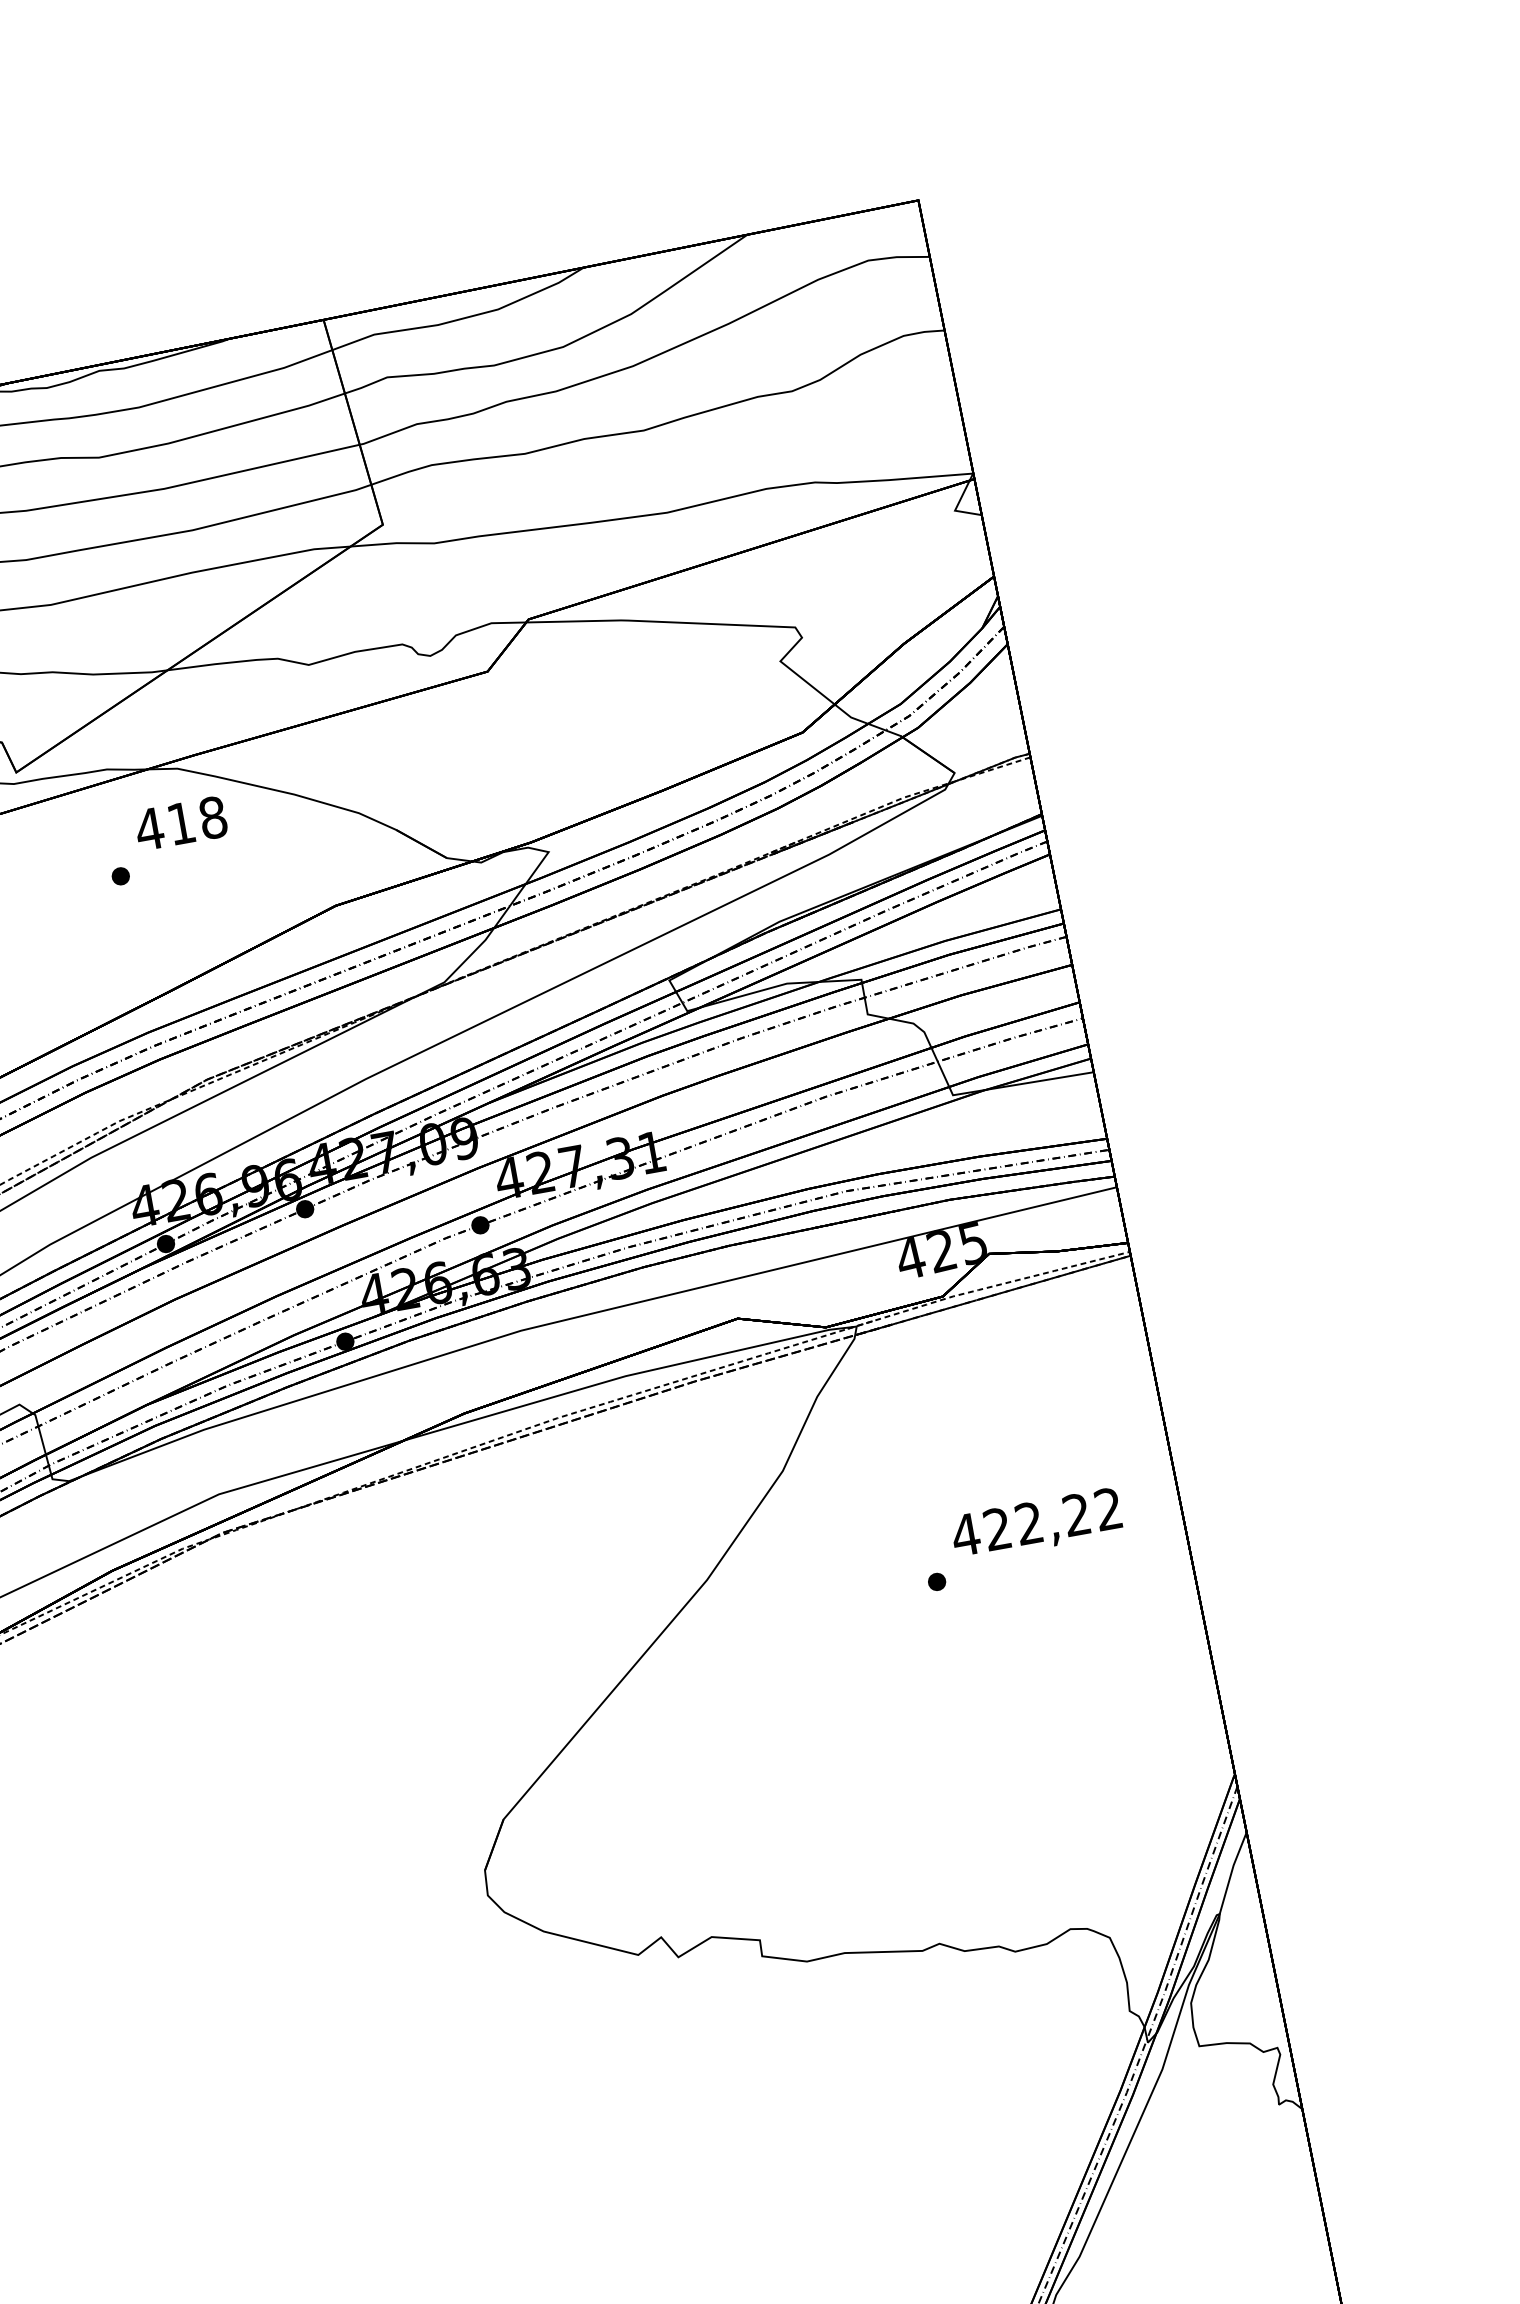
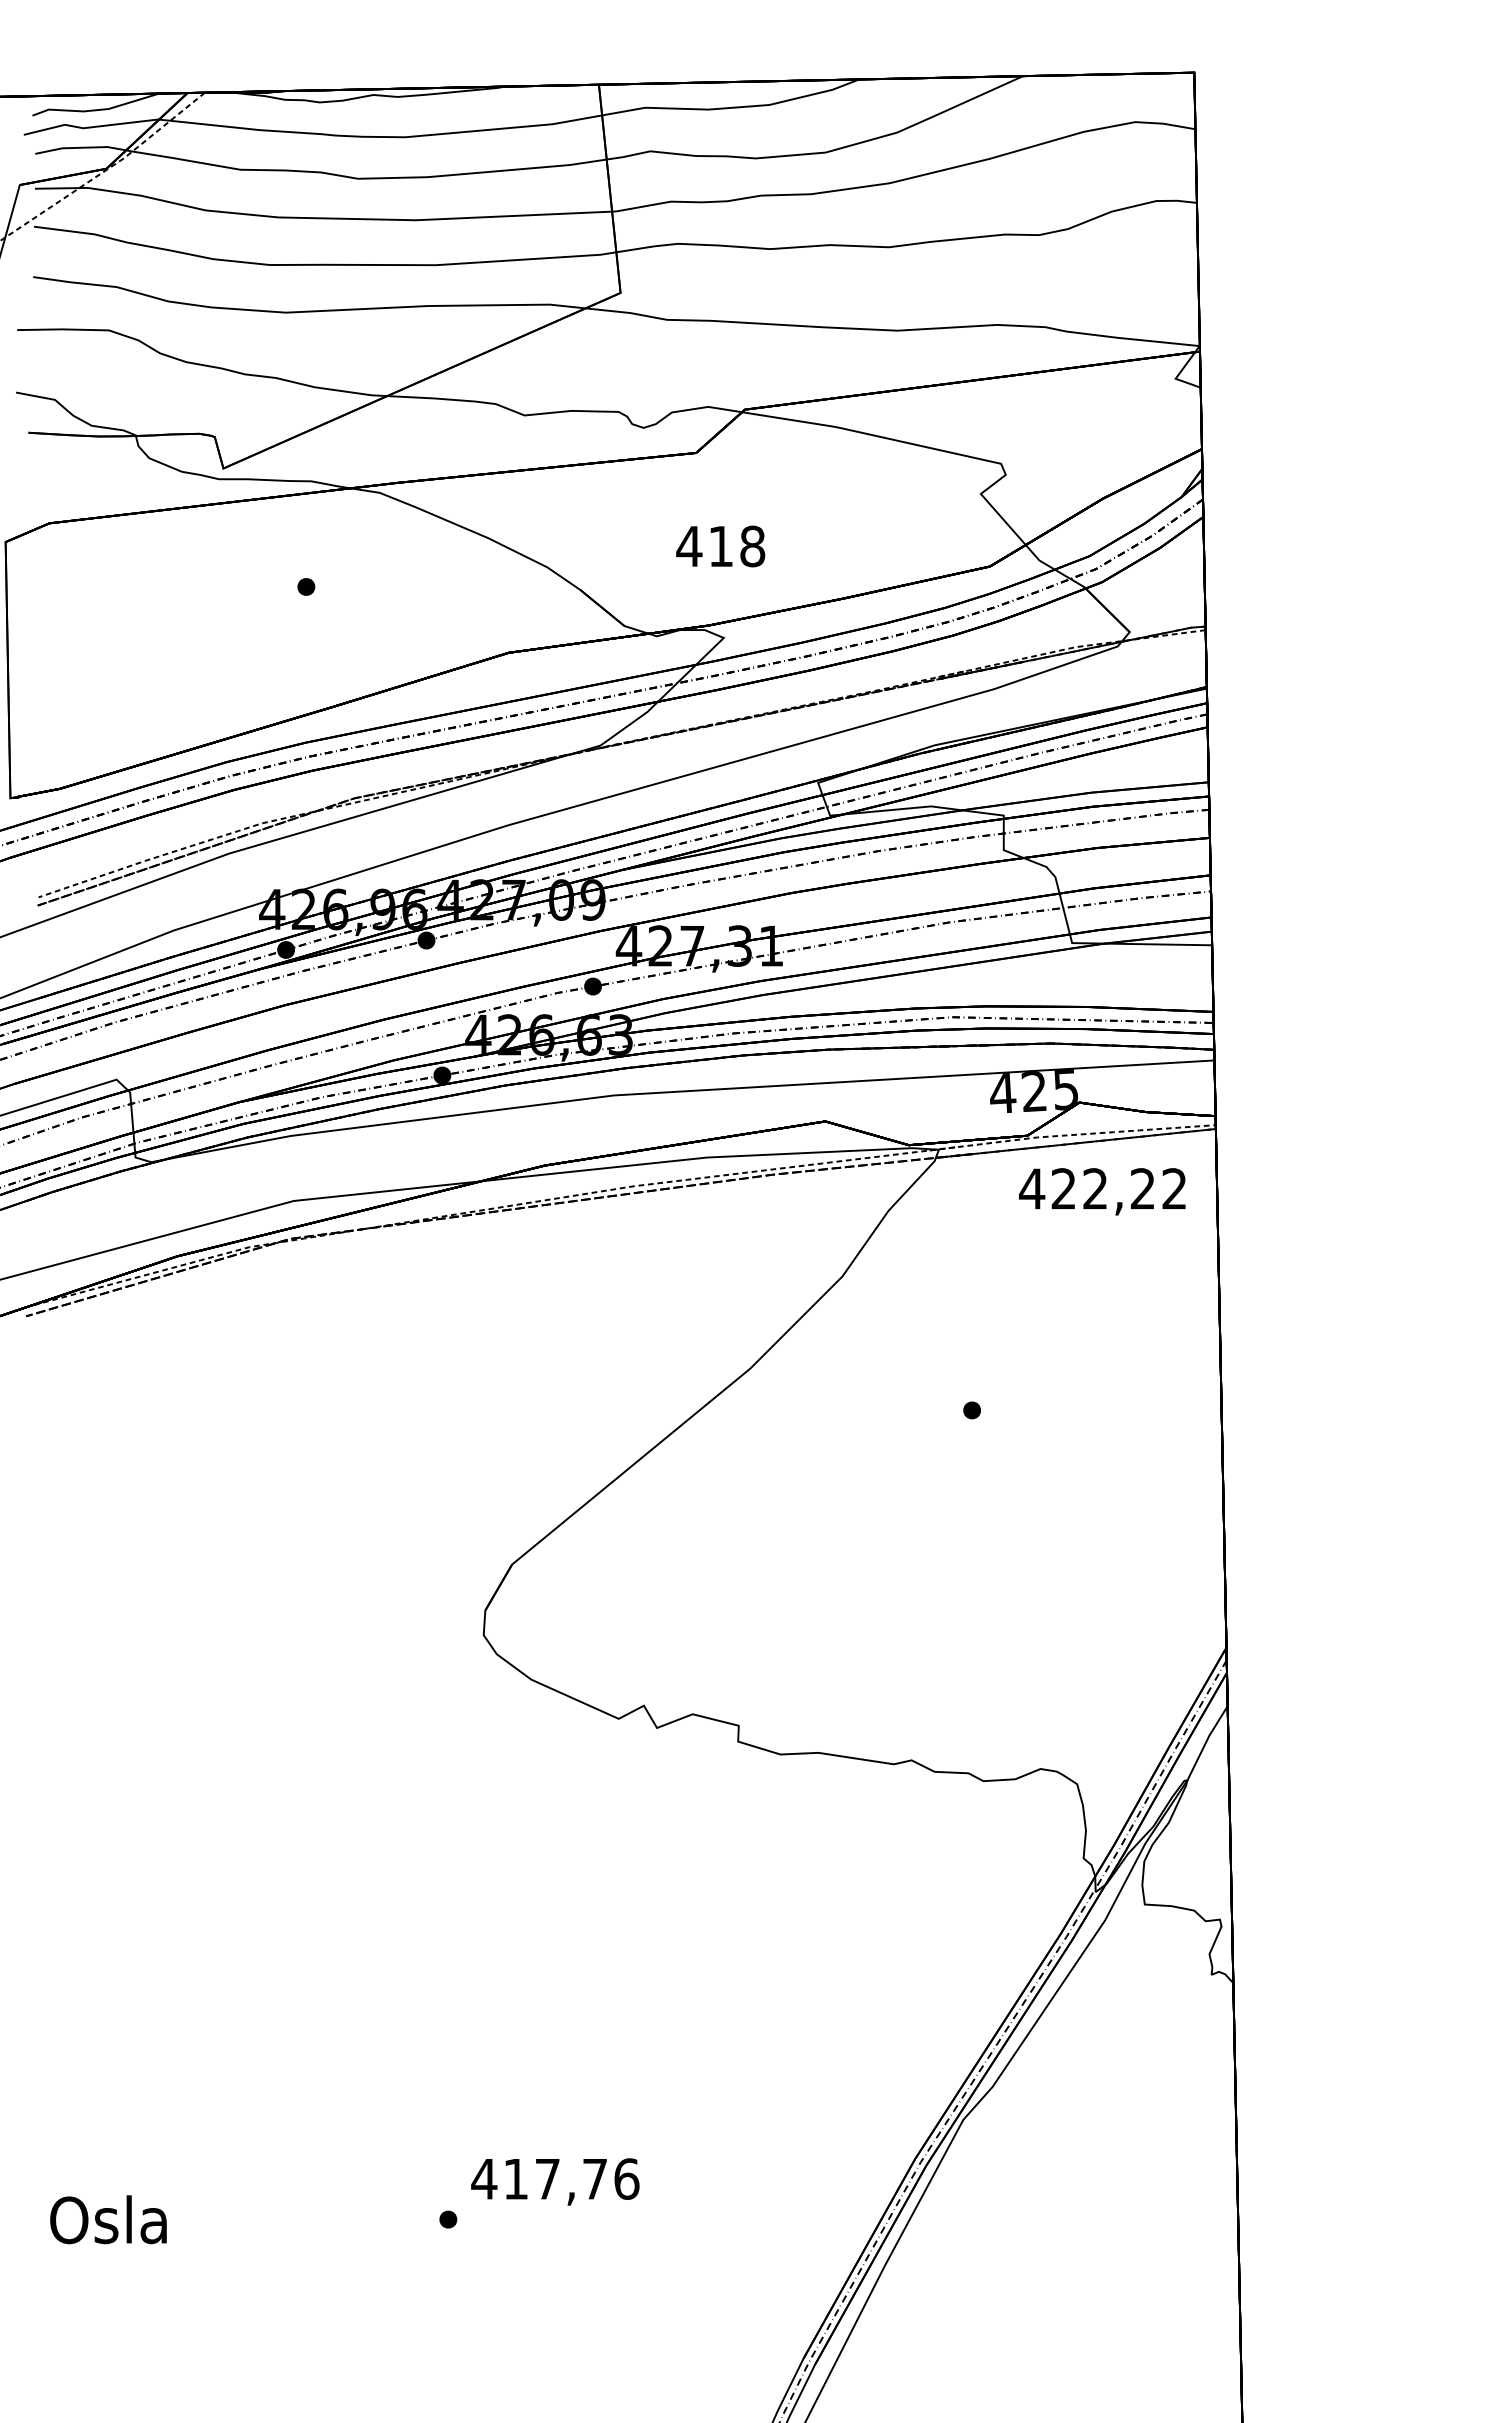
text: (180, 823) -> (720, 546), moved
text: (1036, 1524) -> (1102, 1191), moved

